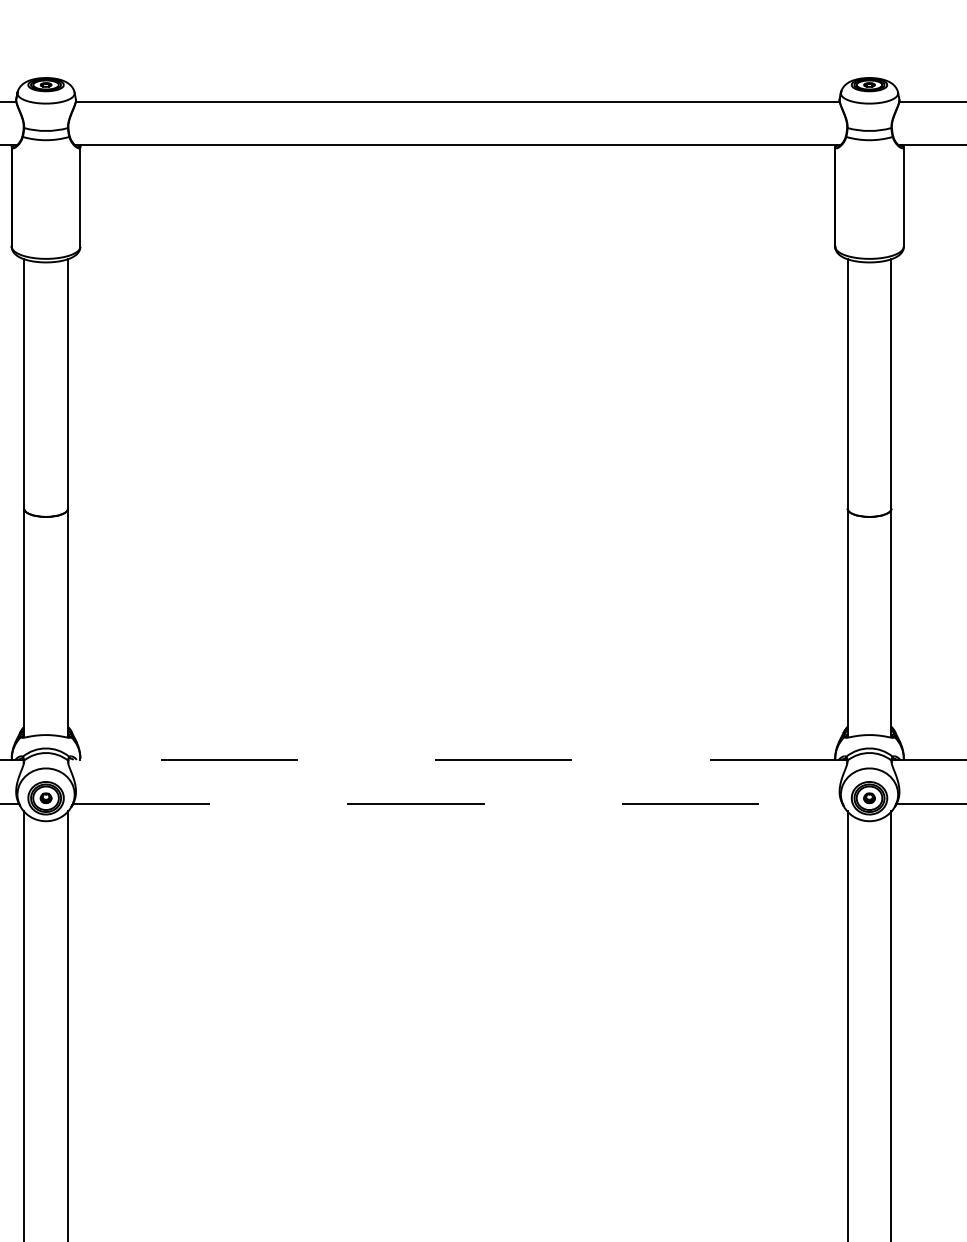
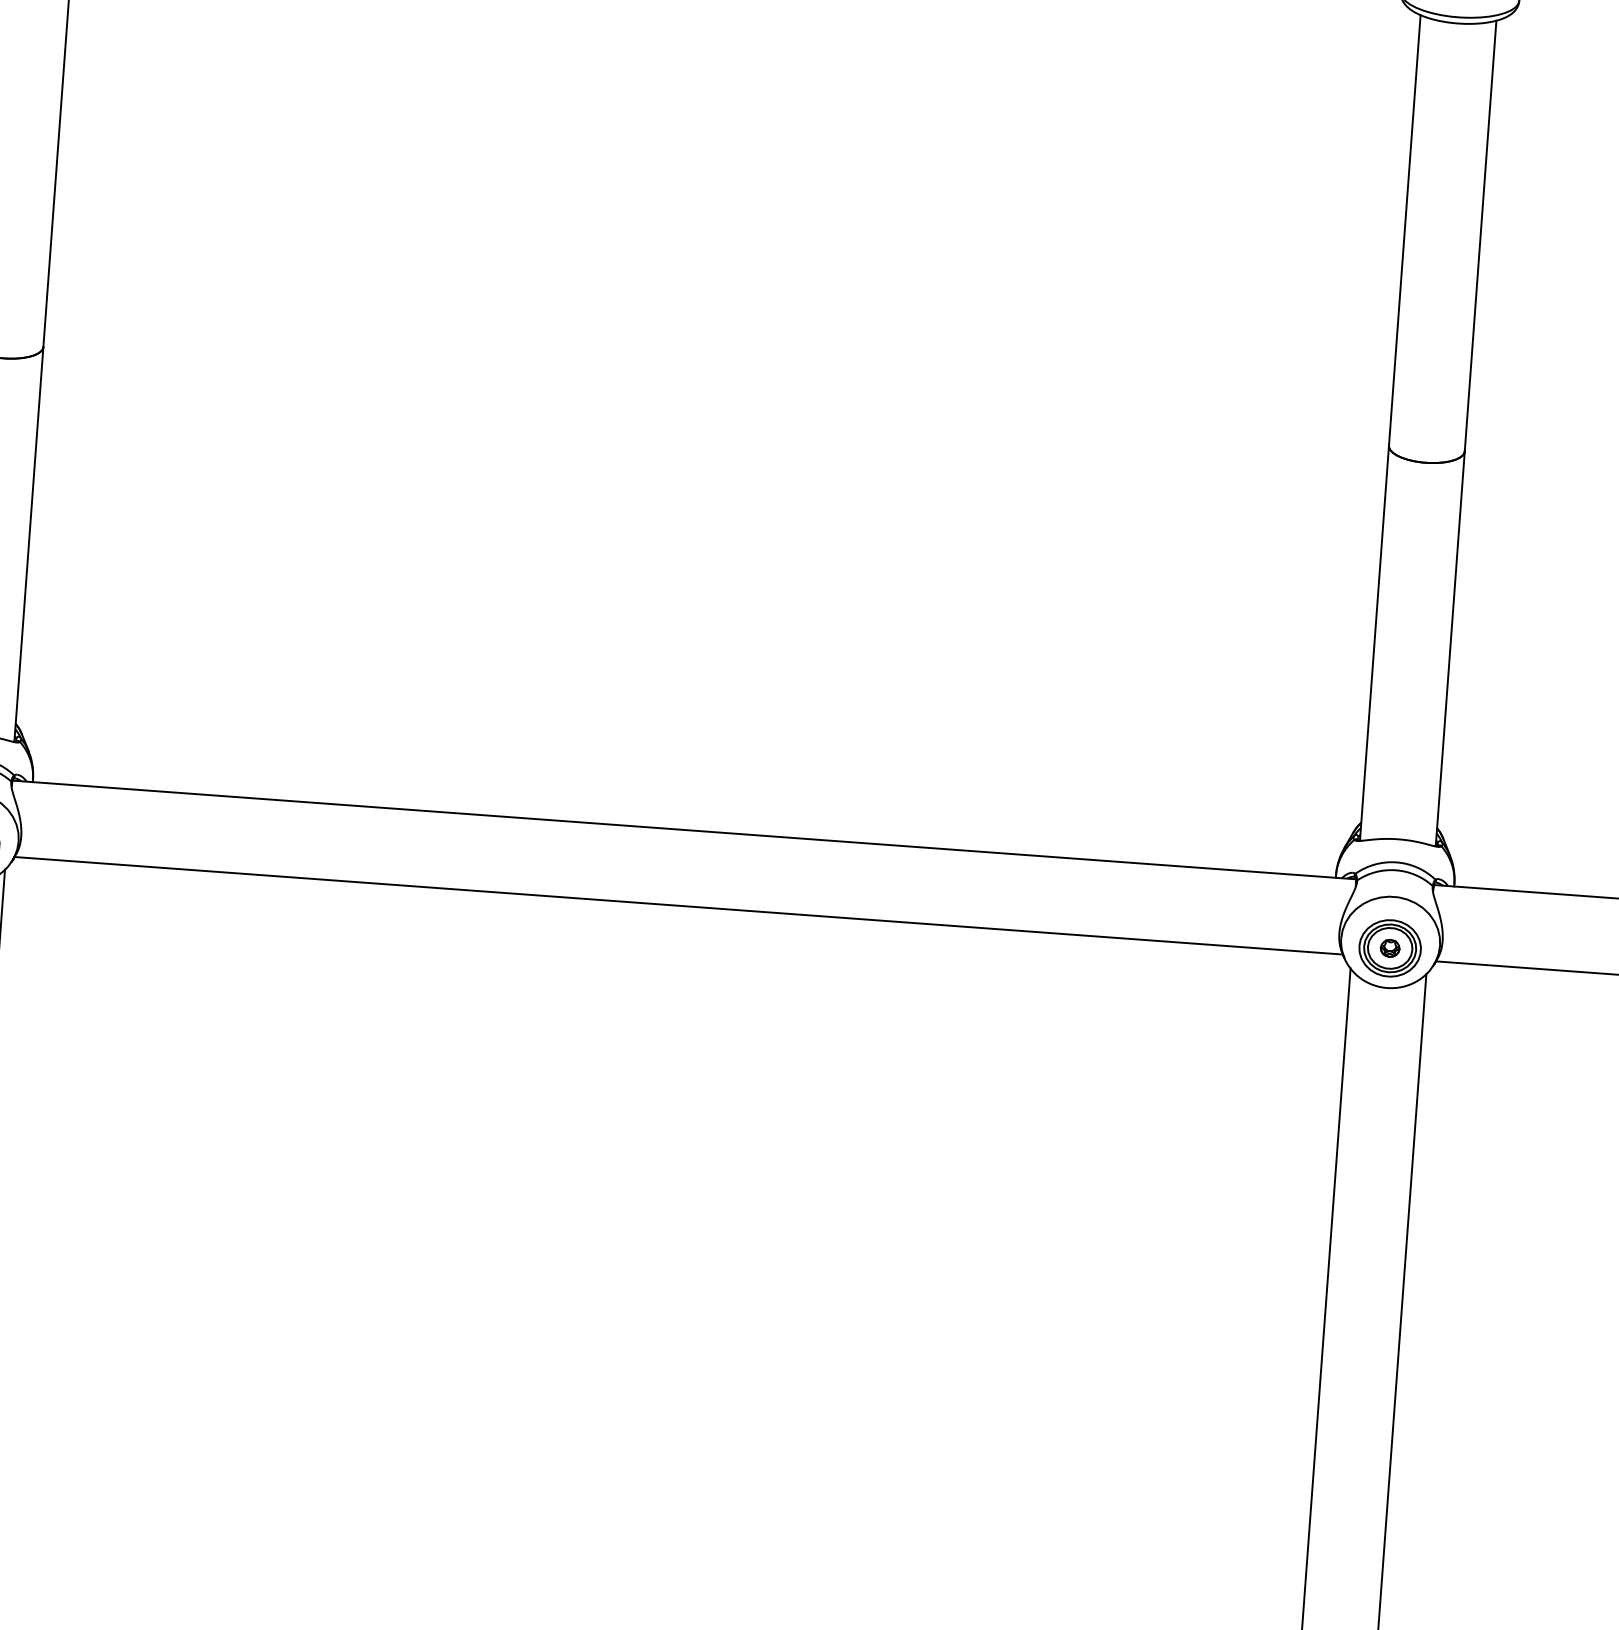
line: (457, 759) -> (683, 829), dashed -> solid
line: (457, 803) -> (678, 905), dashed -> solid

